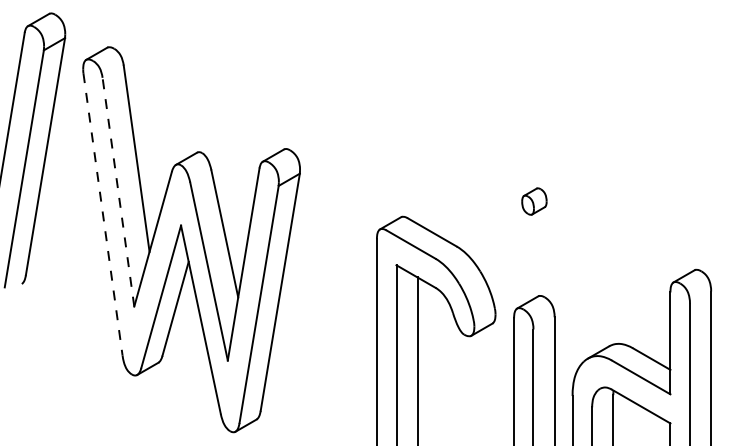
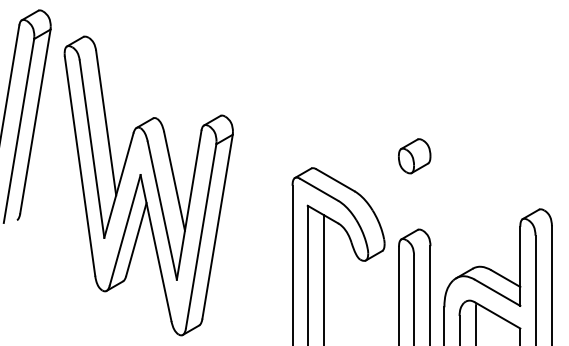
line: (119, 192) -> (92, 149), dashed -> solid
part: (534, 201) -> (414, 156), size x1.67
line: (103, 214) -> (80, 166), dashed -> solid

